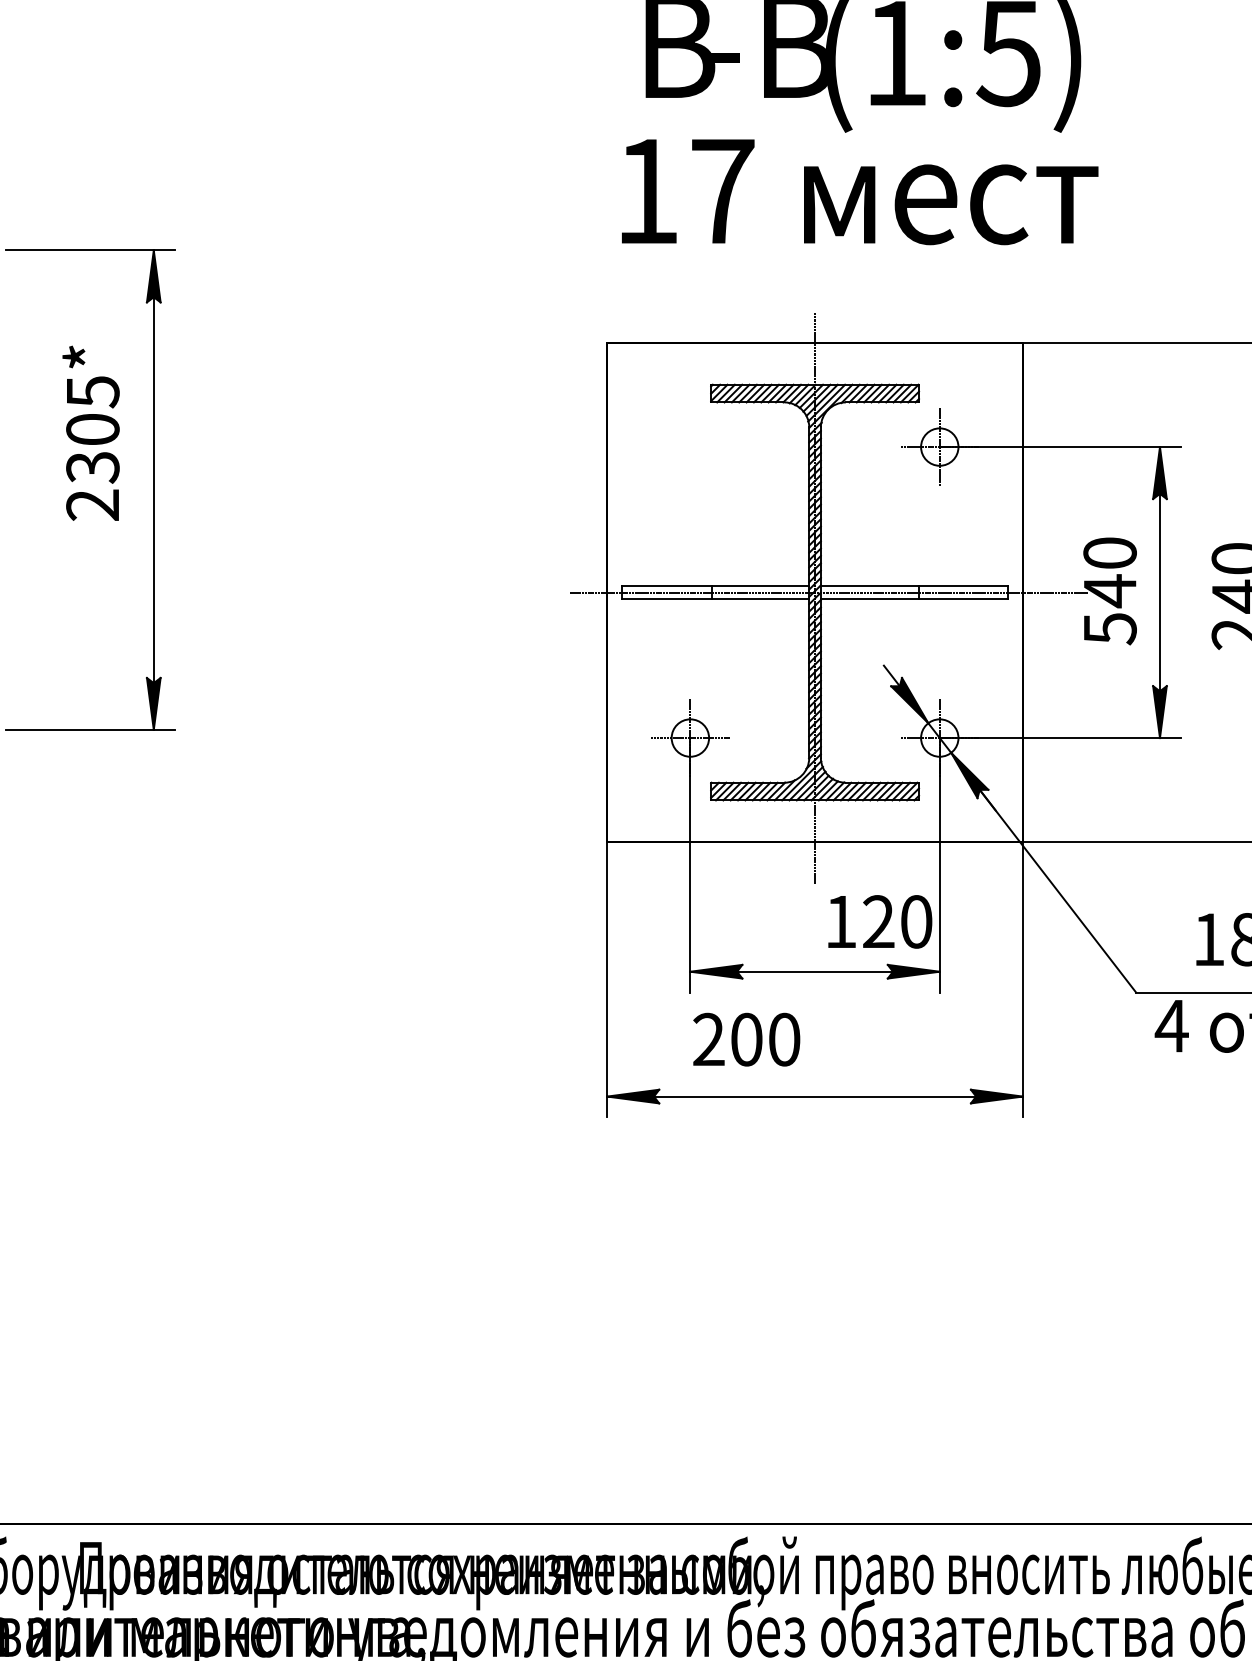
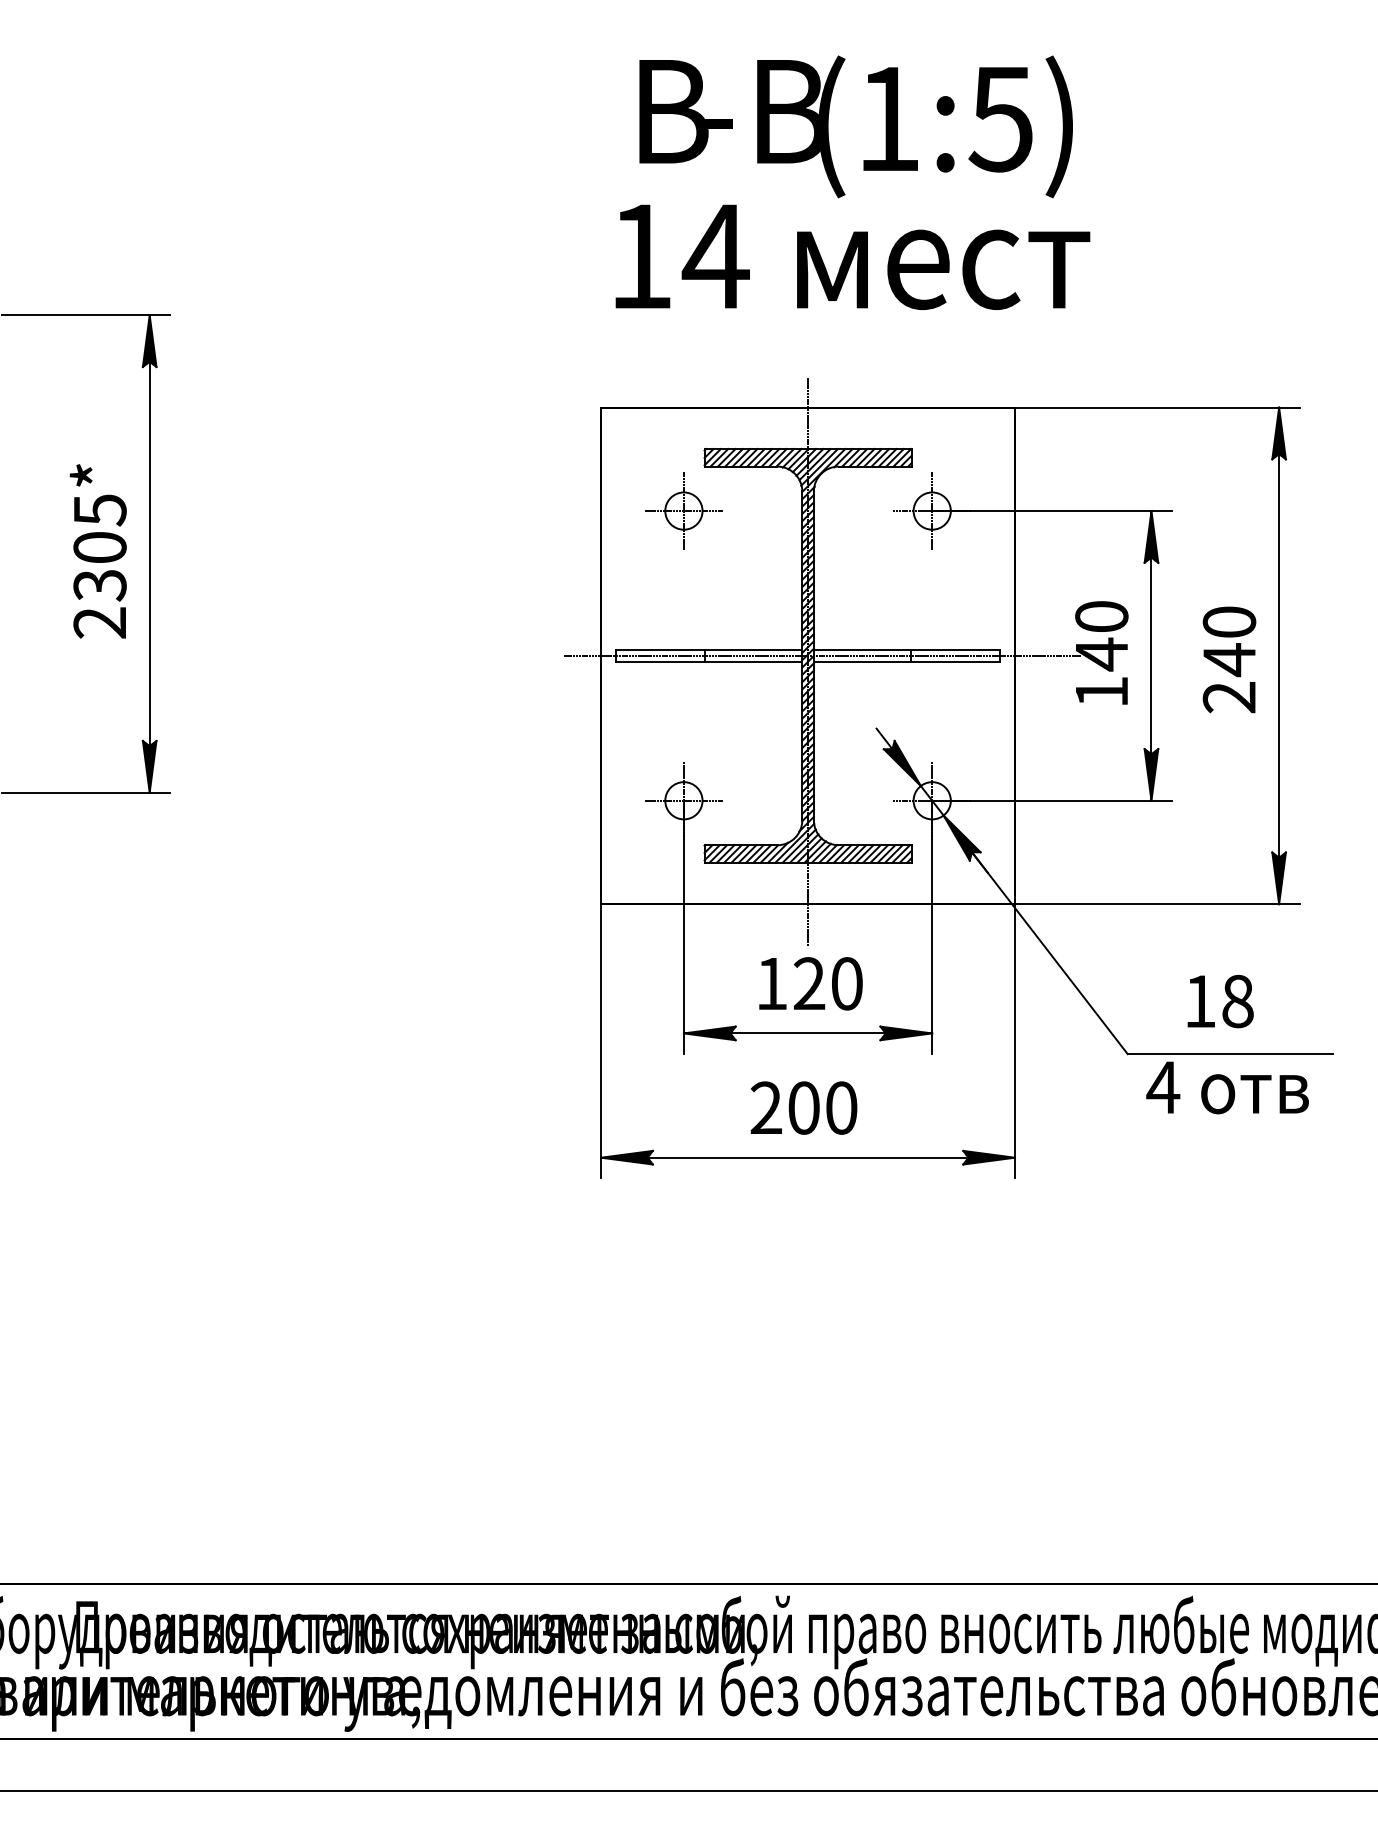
text: (722, 191) -> (715, 256), 17 -> 14
text: (90, 433) -> (97, 551), moved
part: (689, 446) -> (683, 510), added
text: (1110, 629) -> (1102, 692), 540 -> 140
text: (879, 921) -> (810, 983), moved
text: (746, 1039) -> (803, 1107), moved

